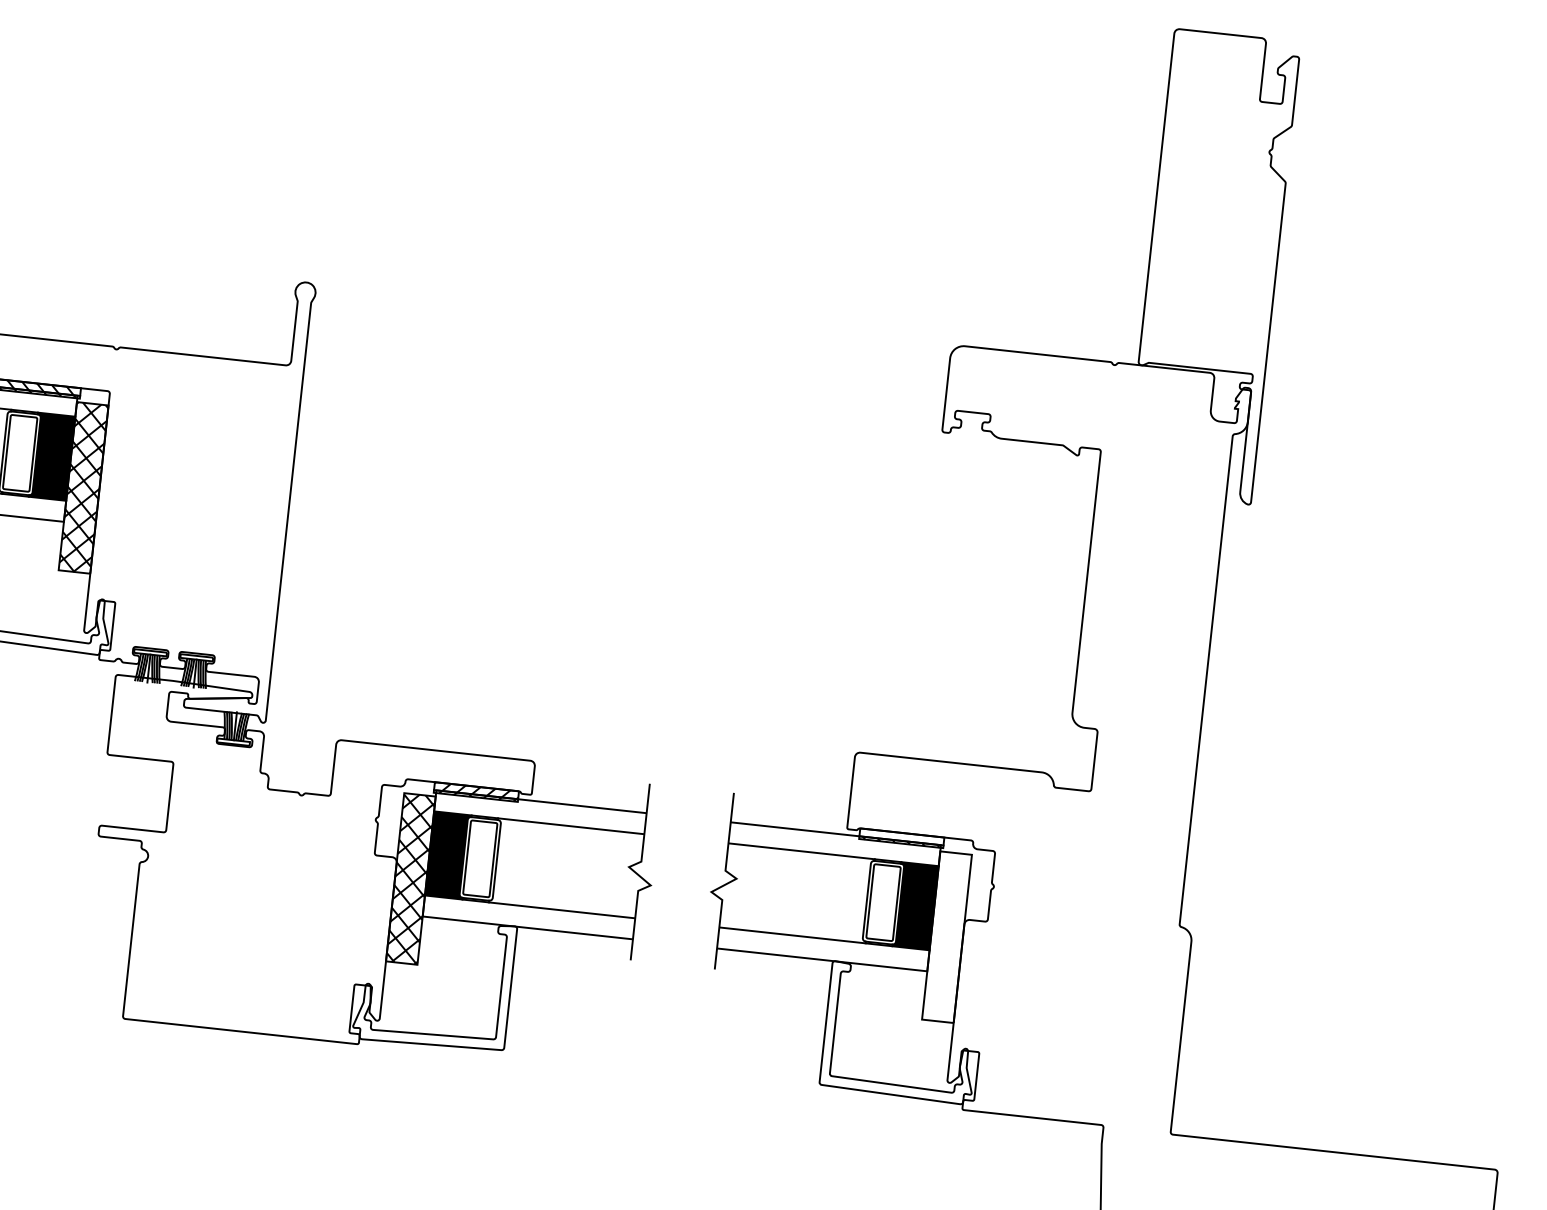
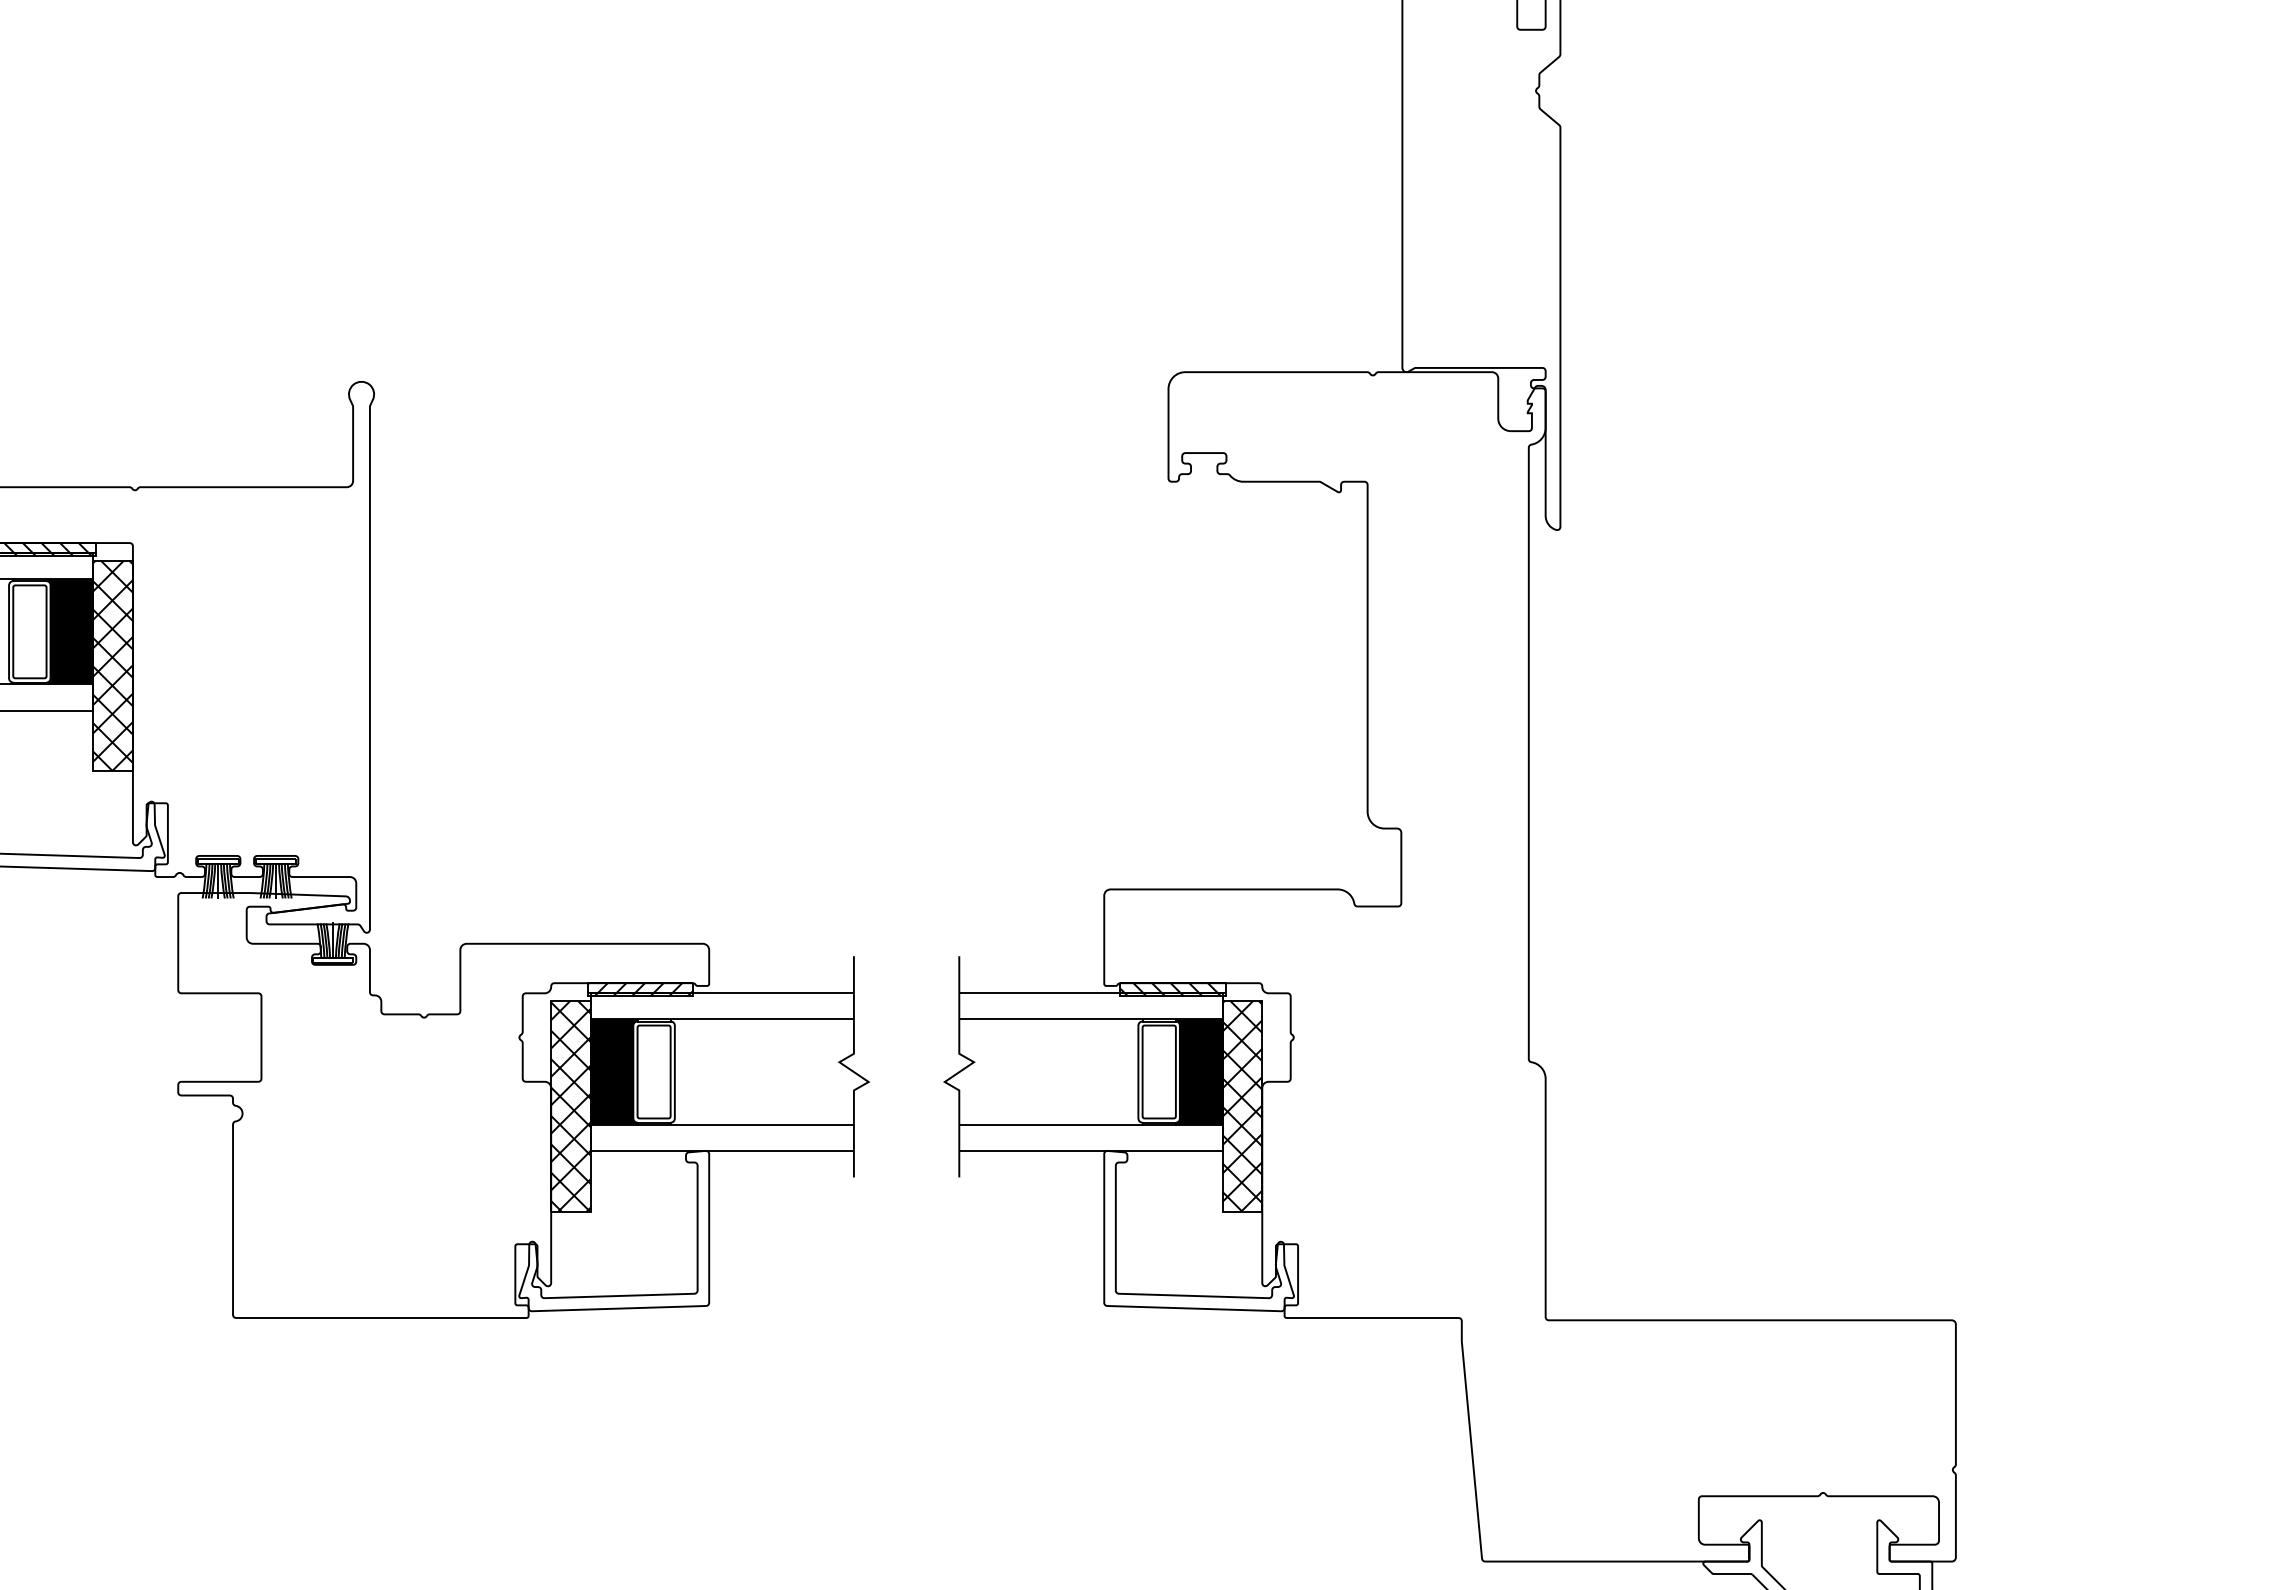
hatch: (898, 836) -> (1168, 988), added
hatch: (947, 936) -> (1242, 1105), added

